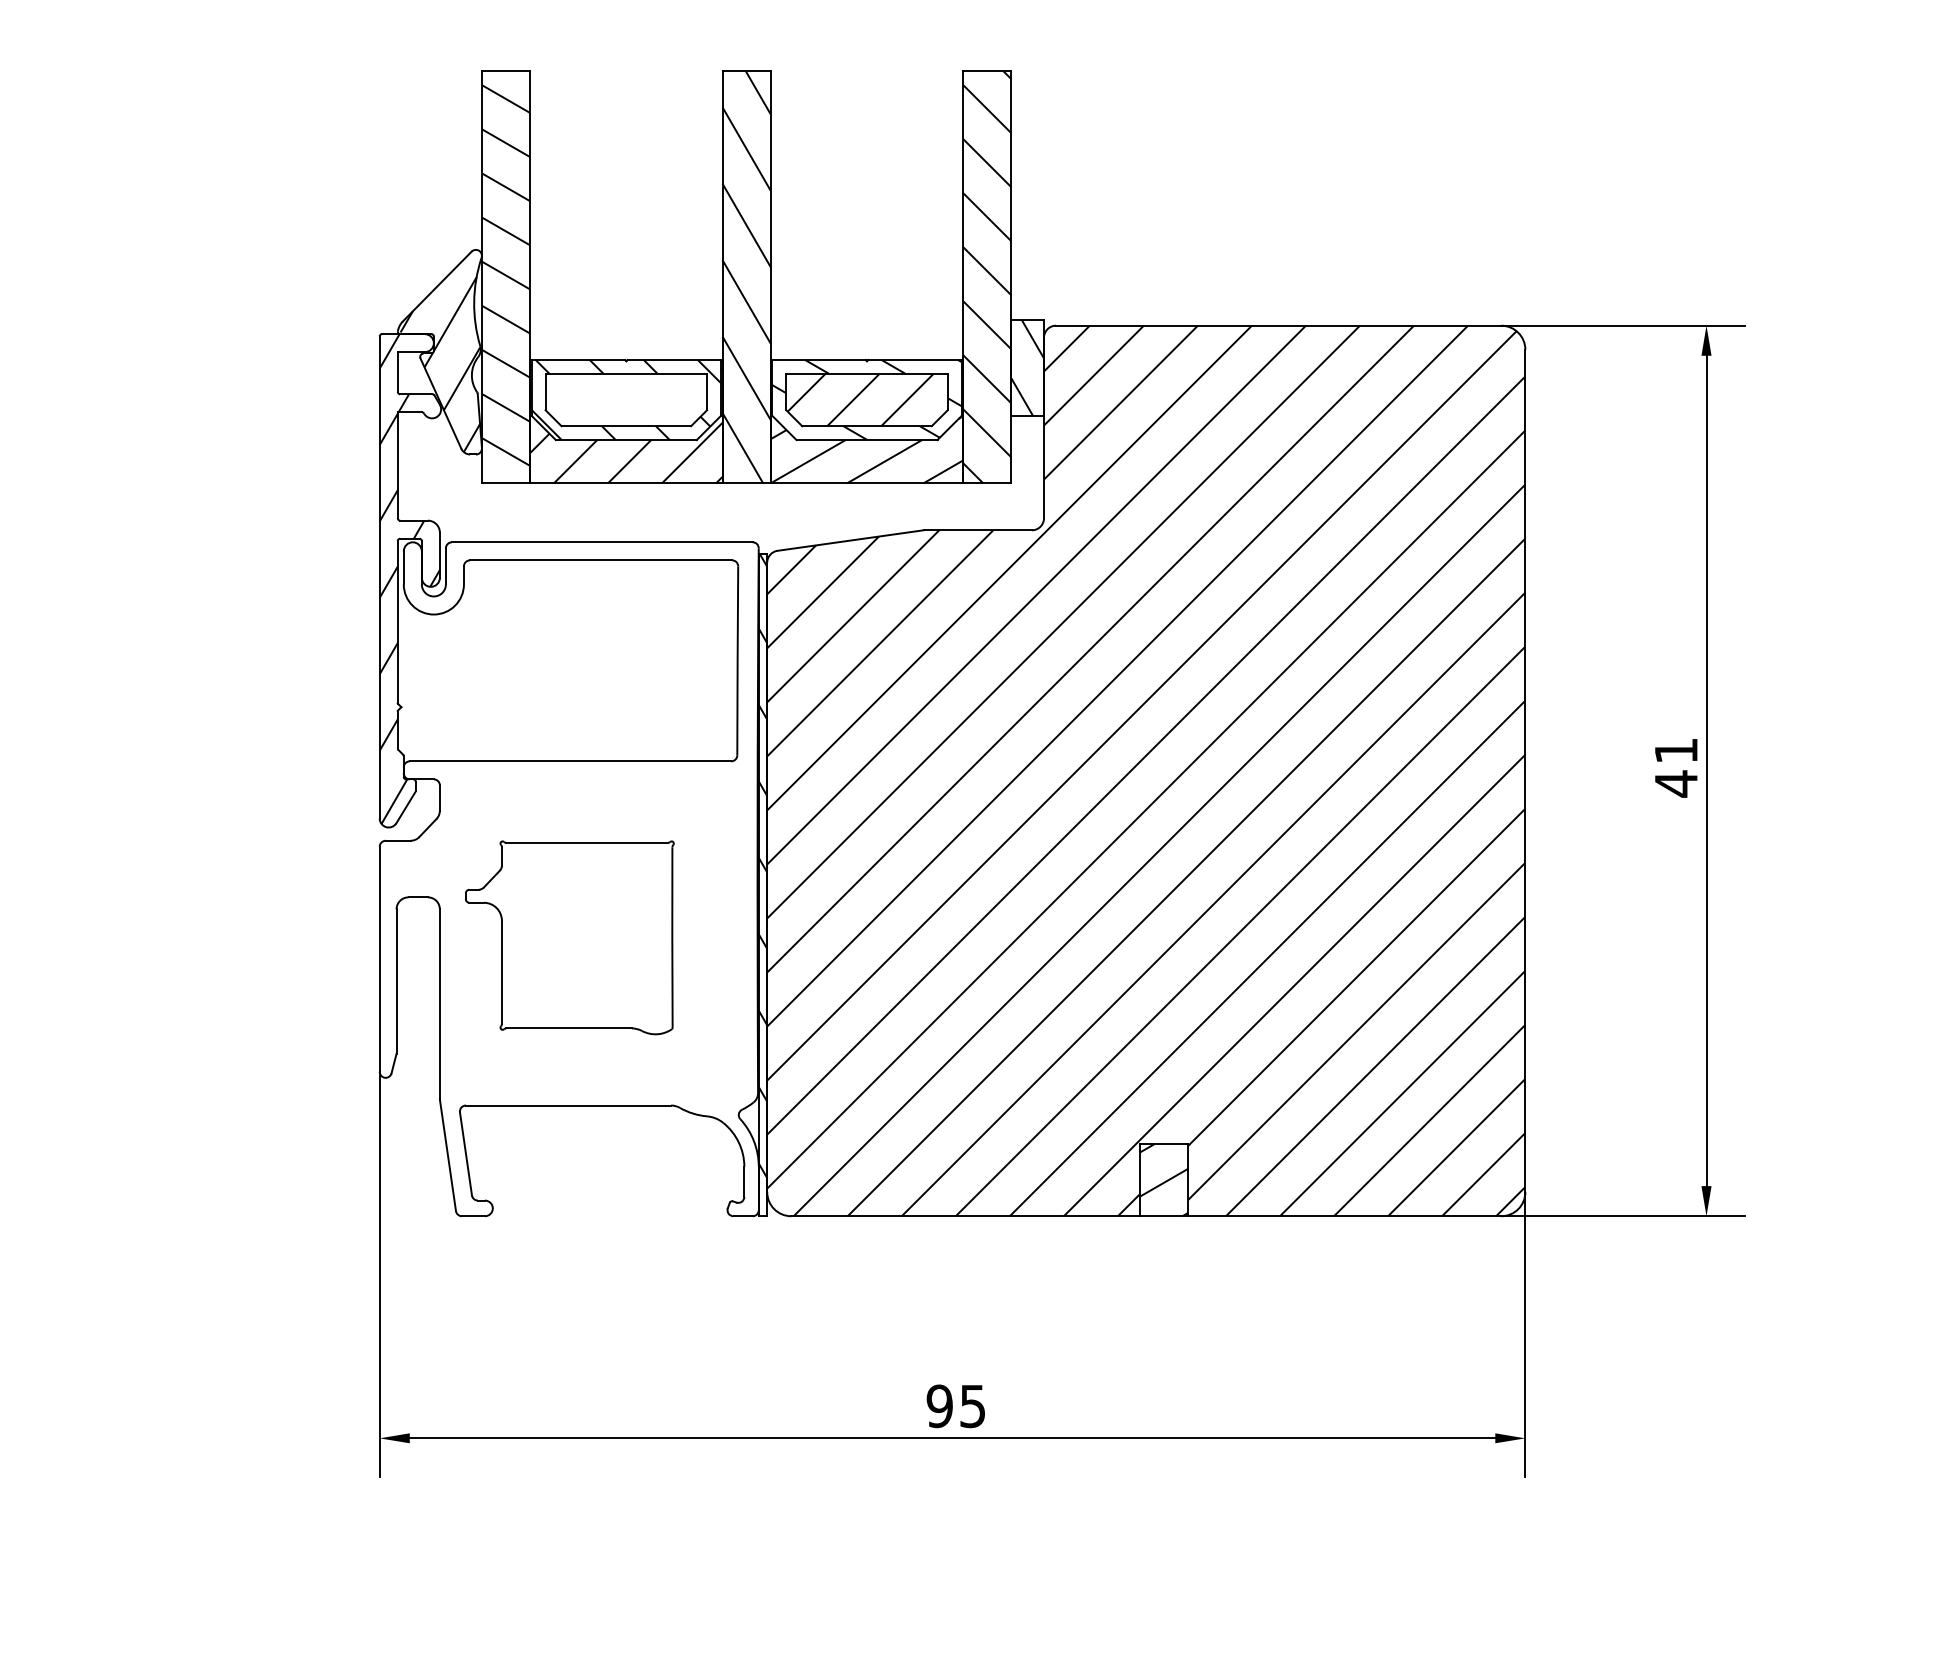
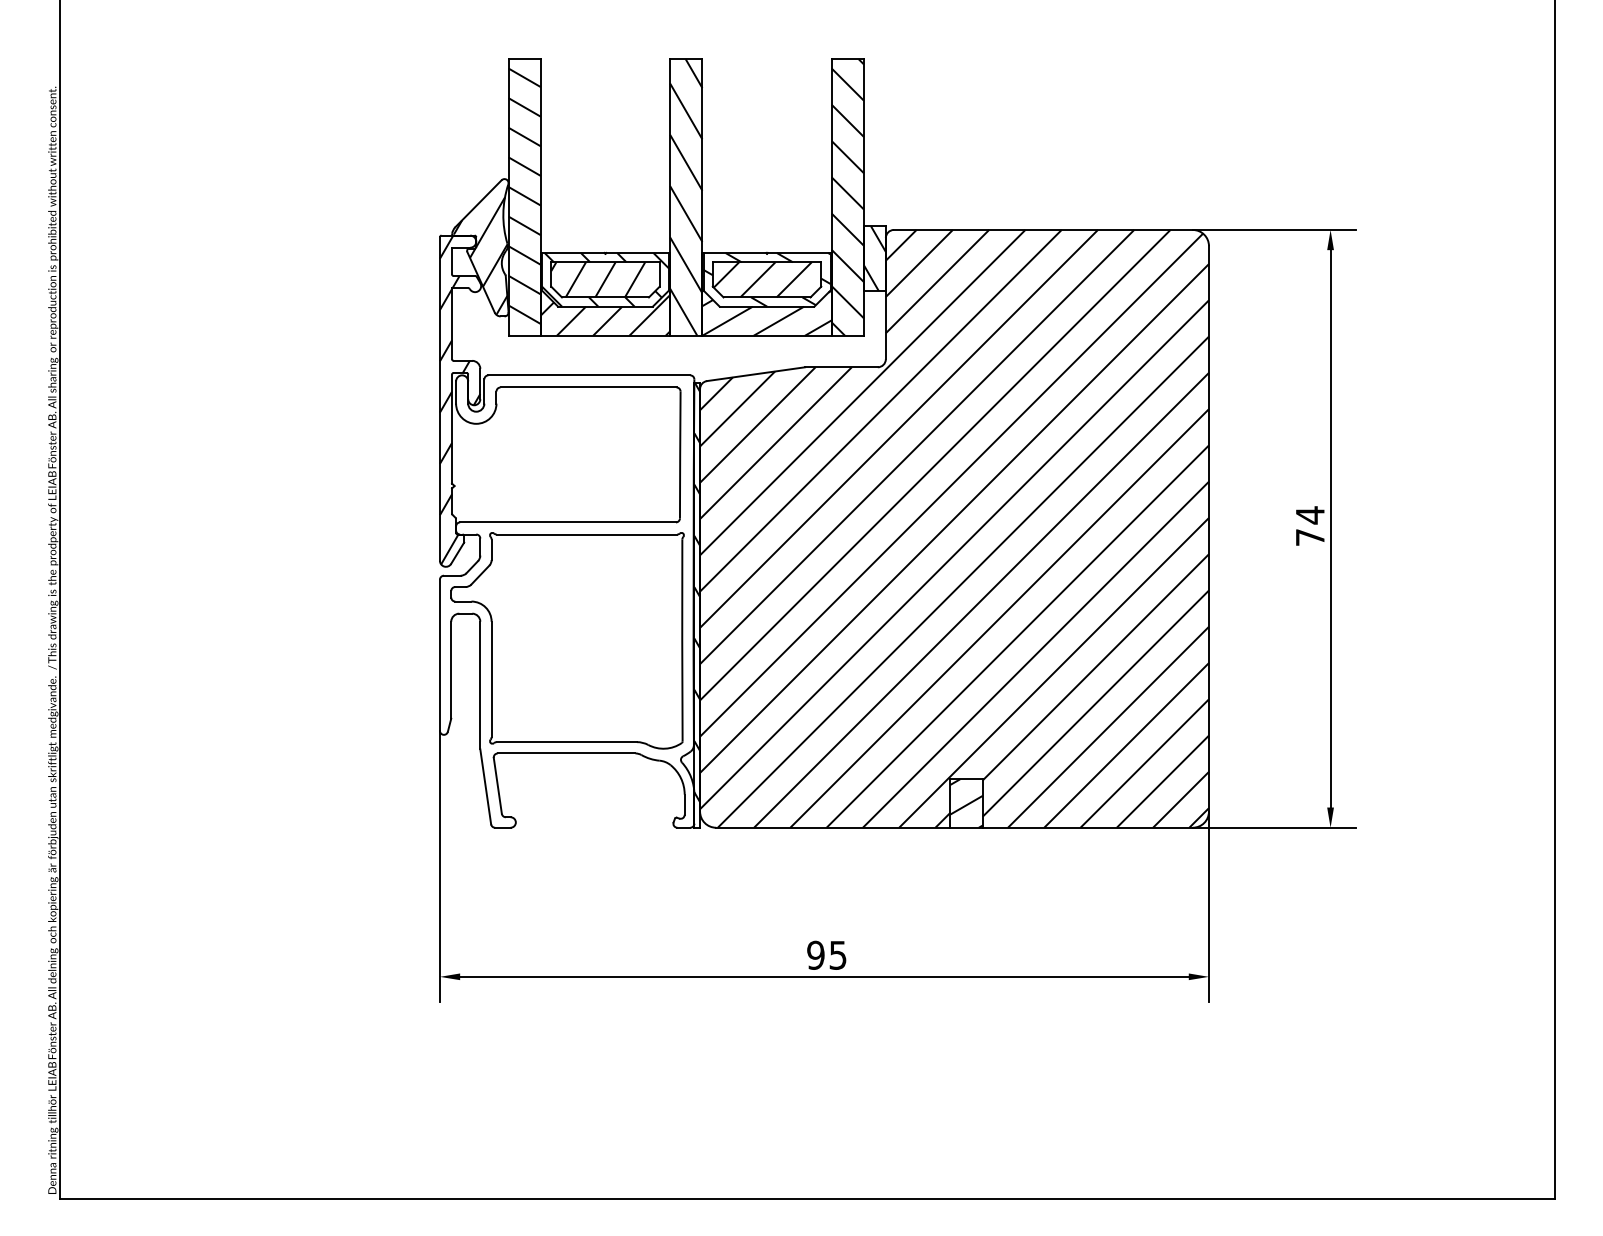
hatch: (615, 399) -> (598, 279), added
text: (1676, 767) -> (1310, 526), 41 -> 74
part: (569, 937) -> (567, 640), size x1.67

